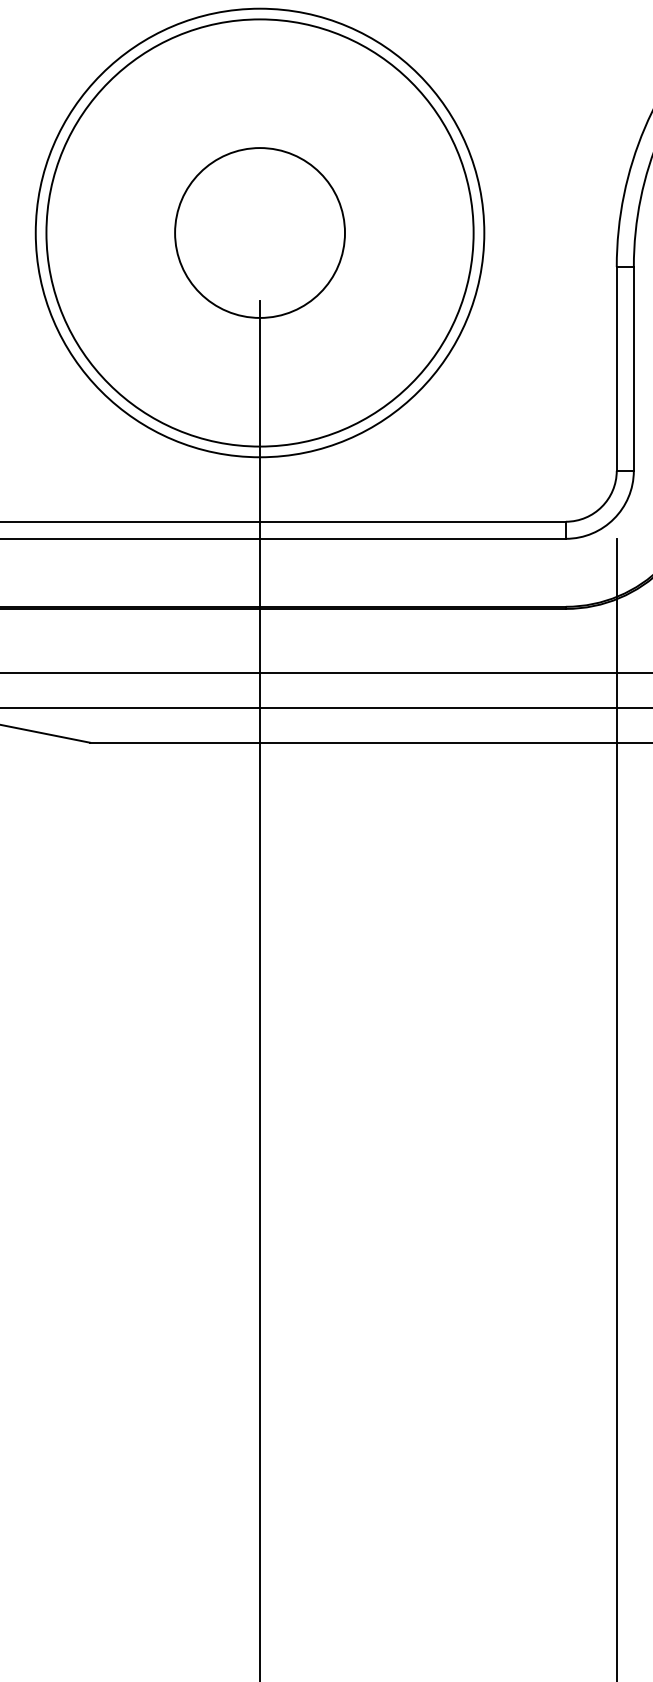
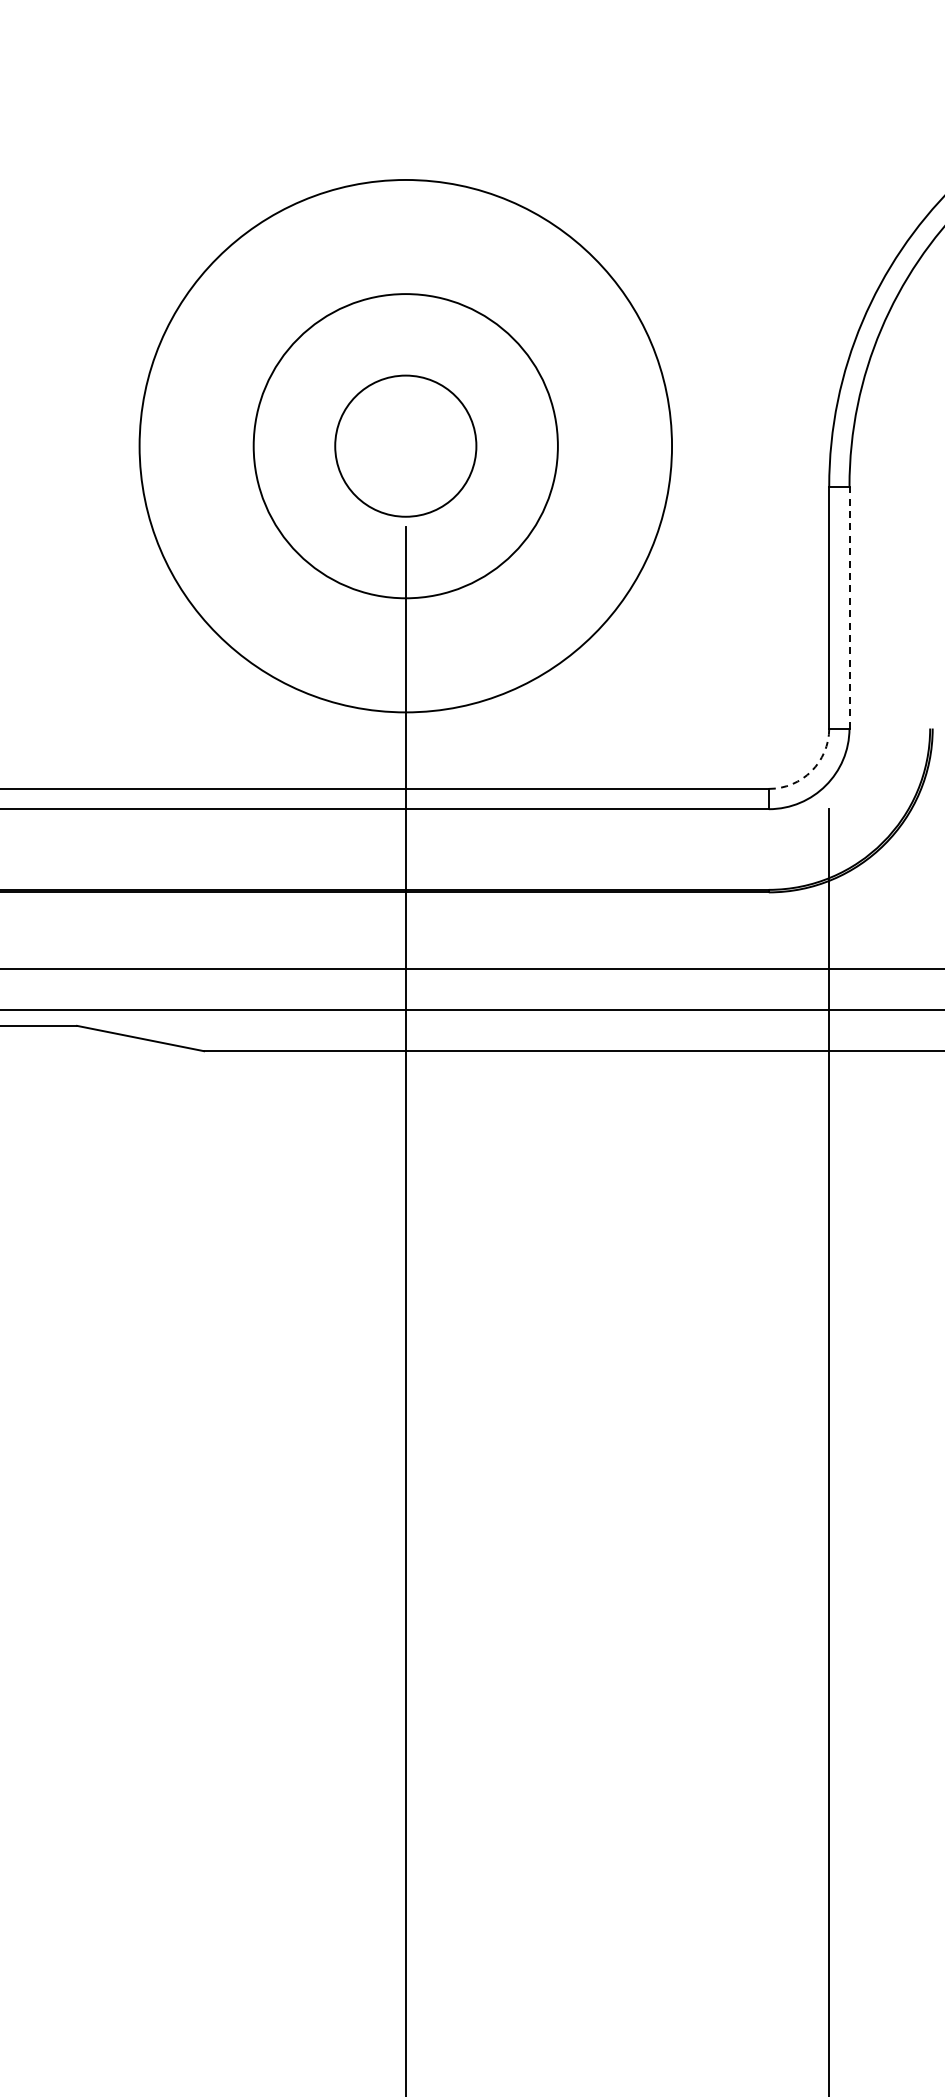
circle: (259, 232) -> (405, 445), size x0.6
circle: (259, 233) -> (405, 446), size x0.7
line: (633, 368) -> (849, 607), solid -> dashed
arc: (601, 507) -> (811, 771), solid -> dashed

